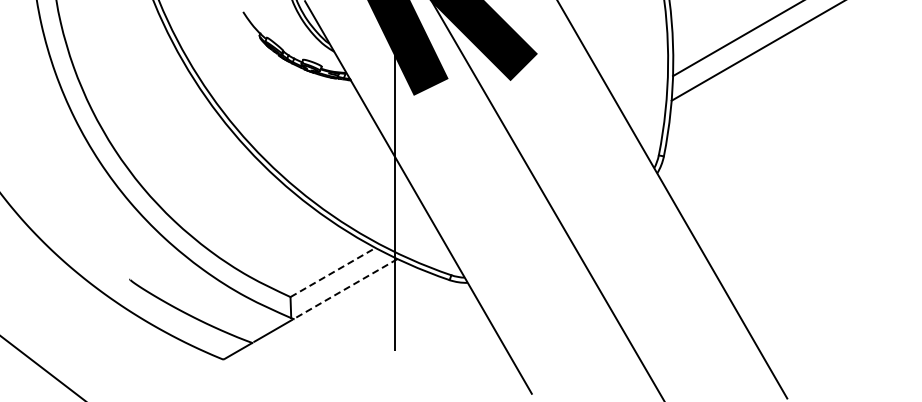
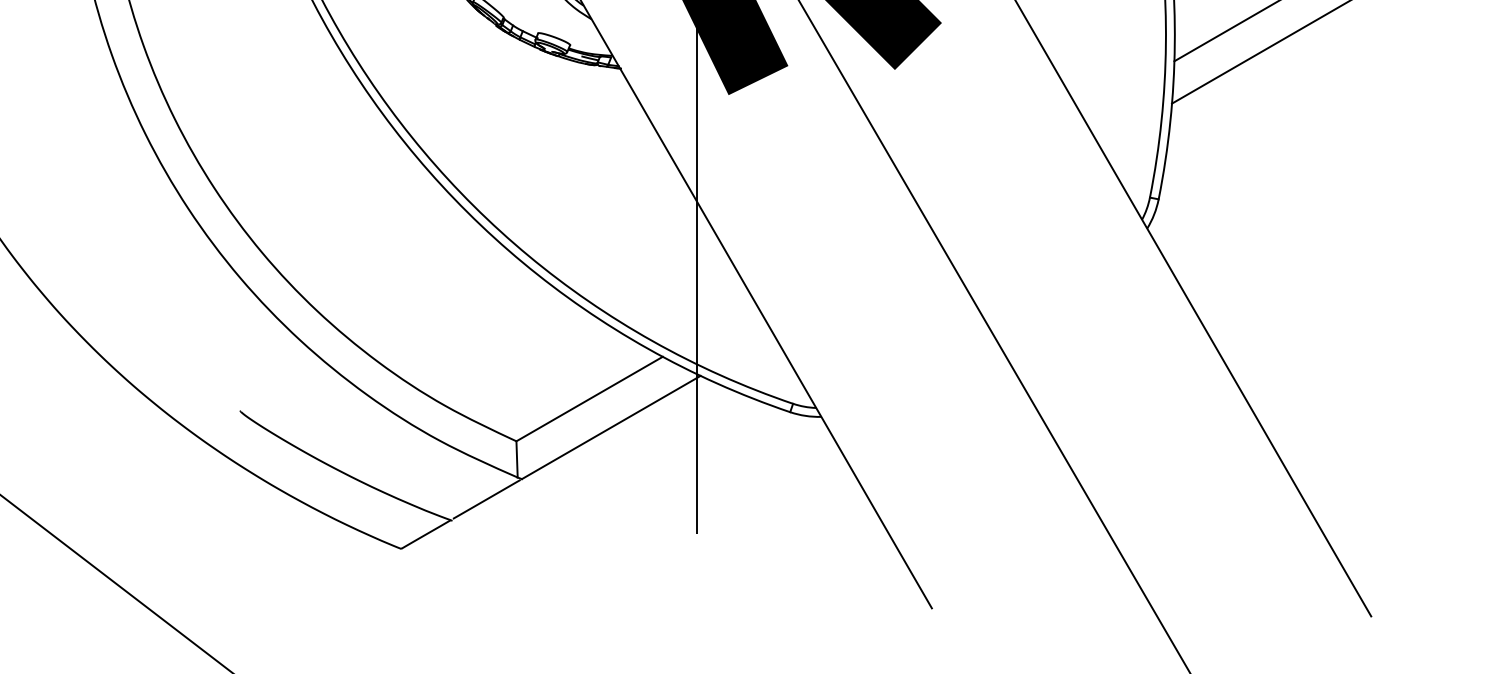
line: (333, 272) -> (590, 399), dashed -> solid
line: (345, 289) -> (611, 428), dashed -> solid

